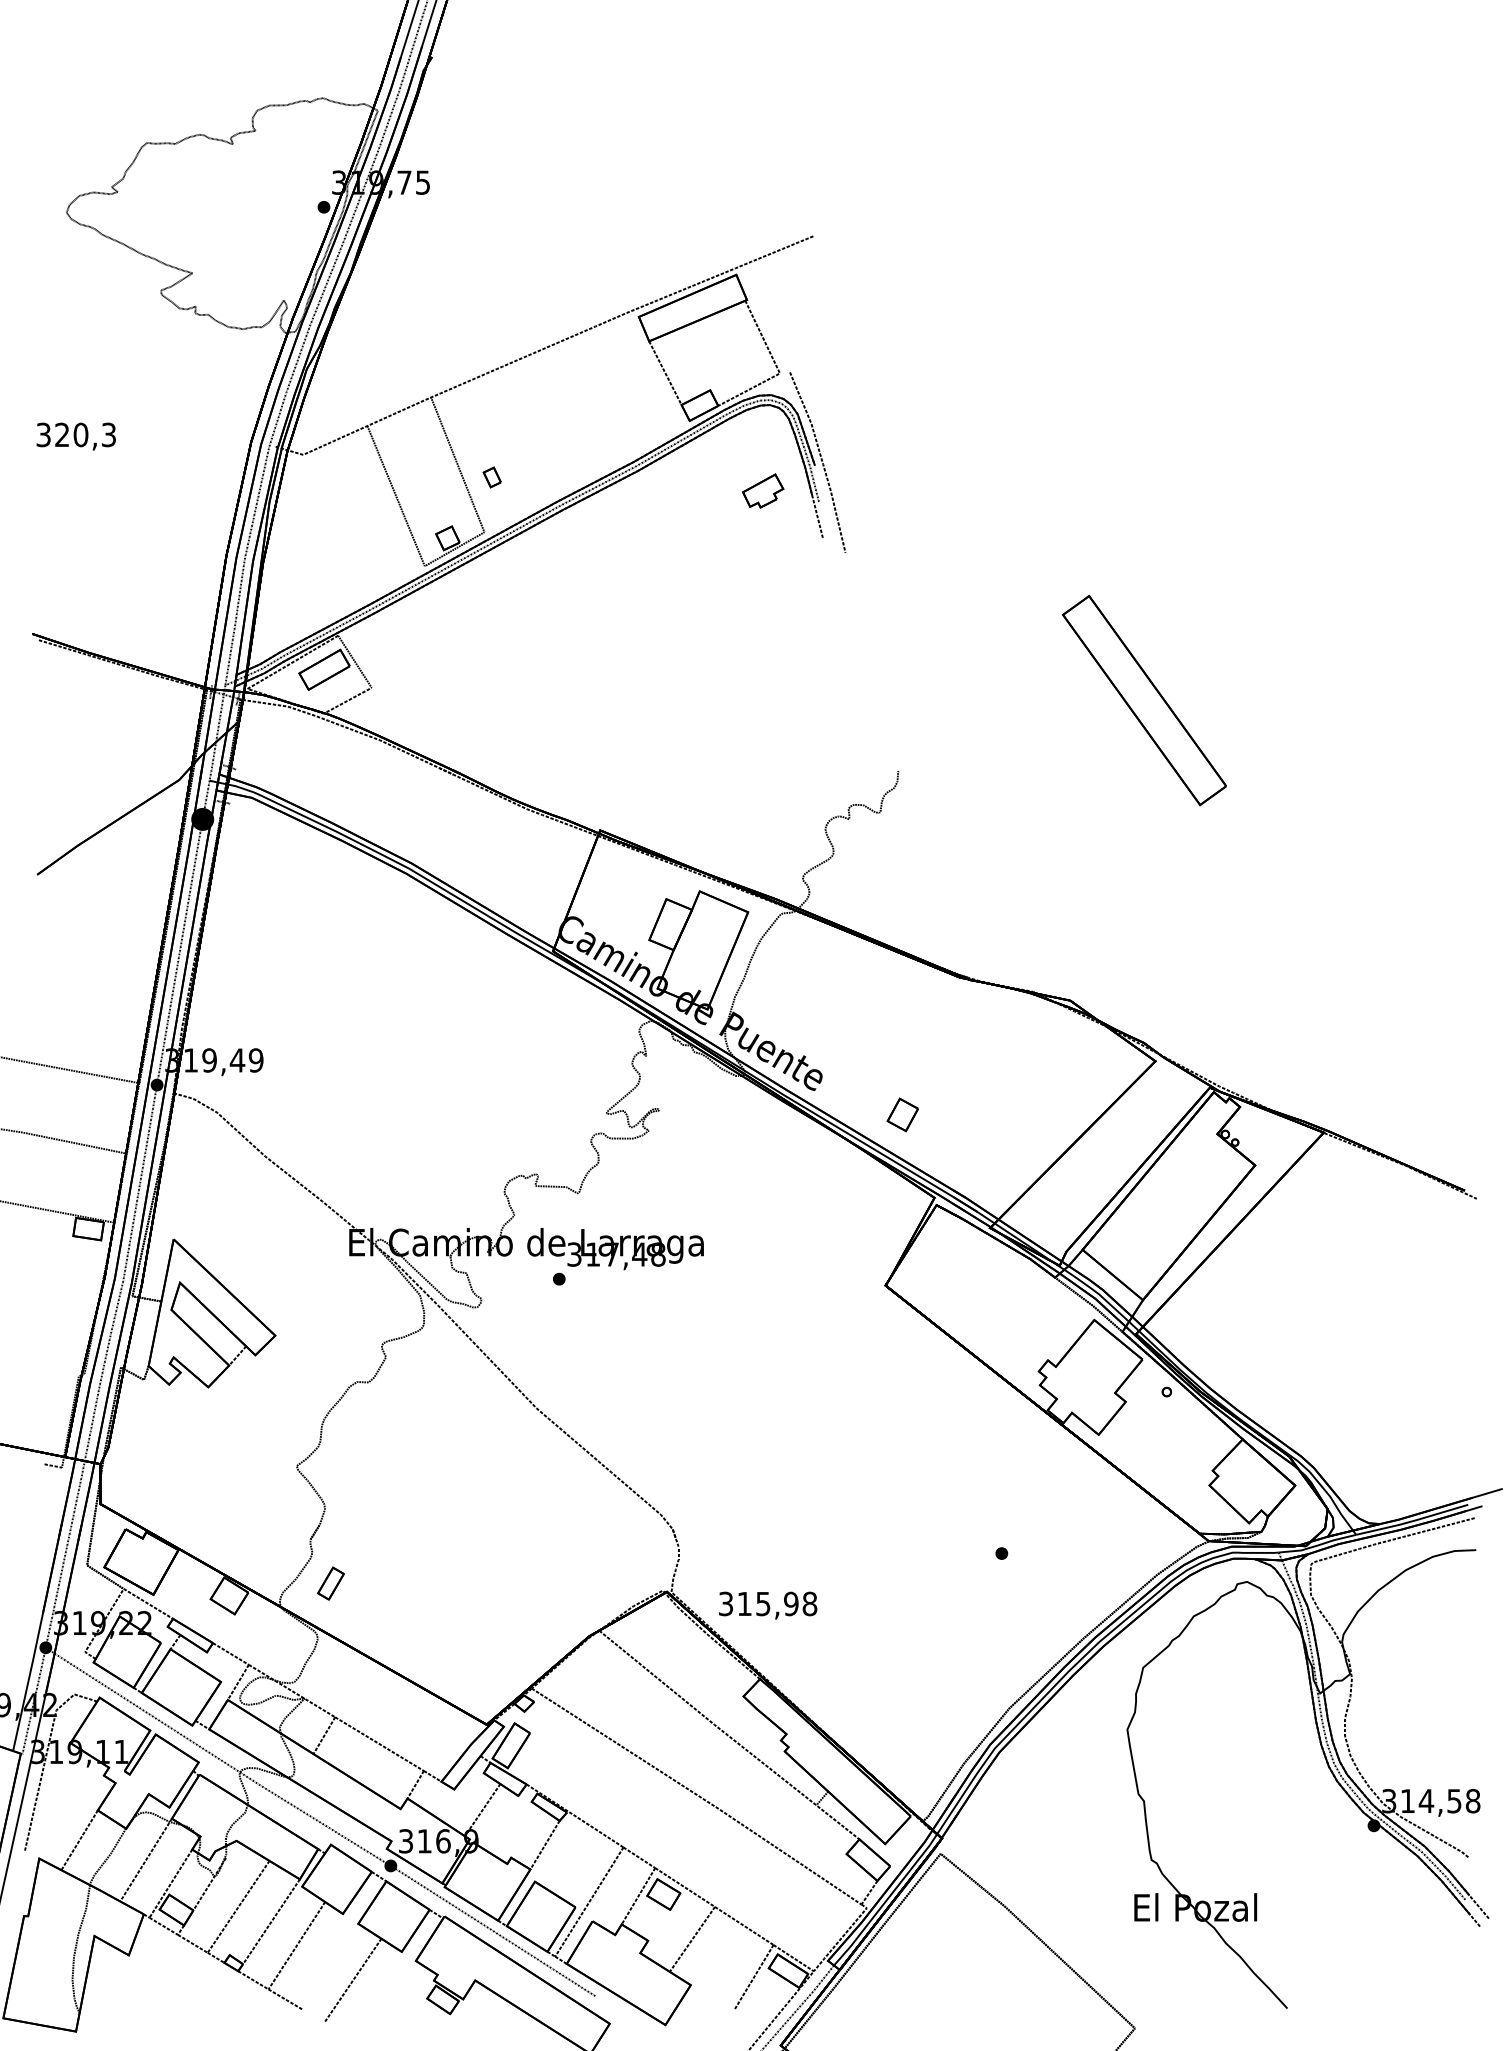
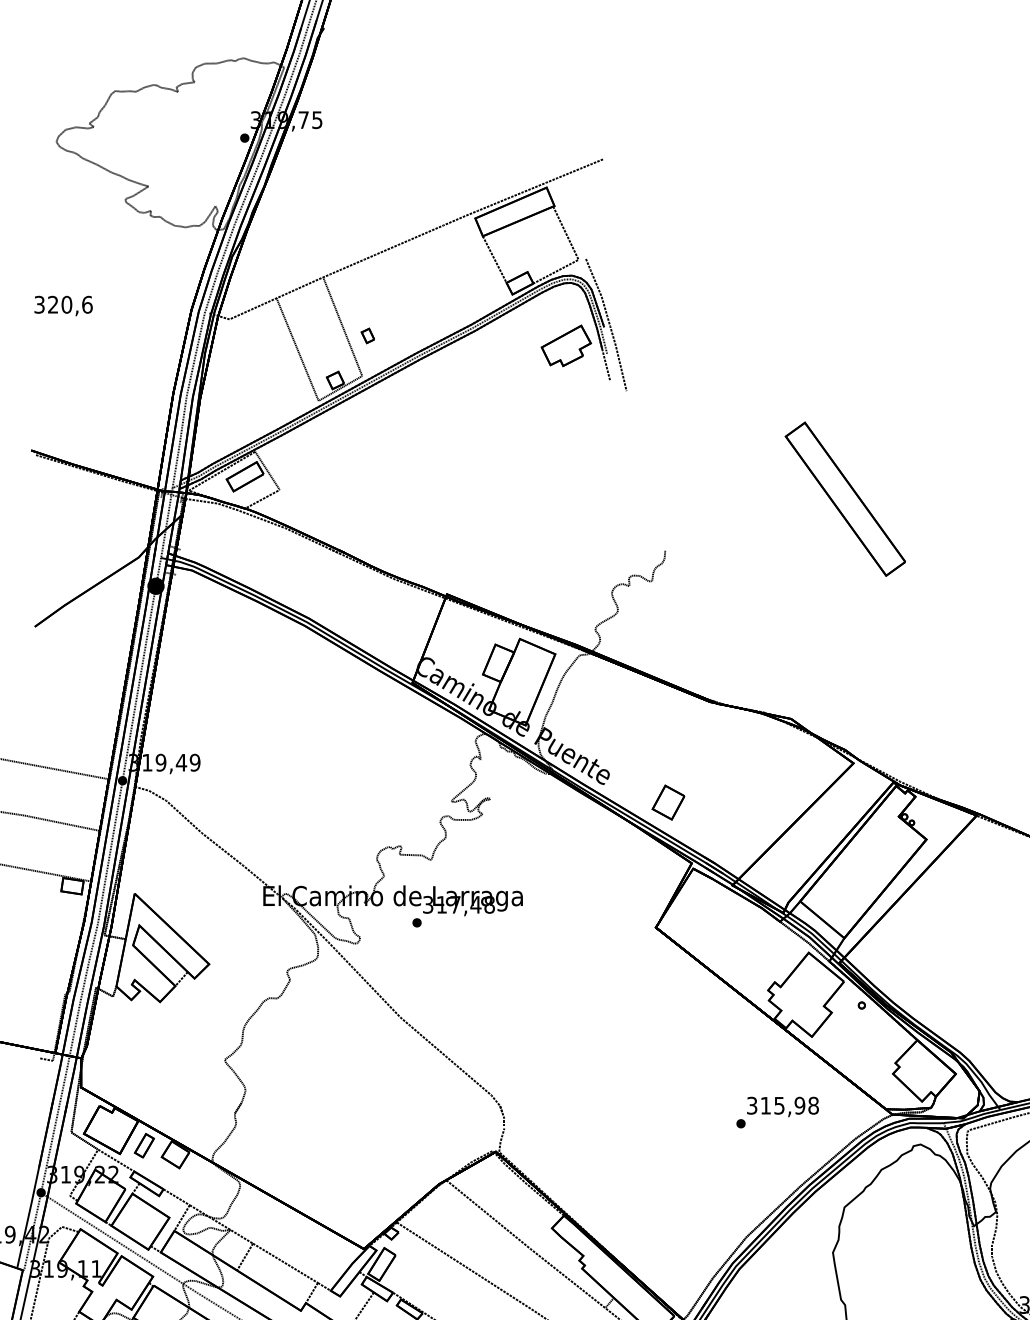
text: (108, 434) -> (87, 304), 320,3 -> 320,6
part: (762, 490) -> (565, 345), size x1.67
part: (902, 1114) -> (668, 802), size x1.43
part: (330, 1583) -> (144, 1145), moved
text: (768, 1605) -> (783, 1106), moved

